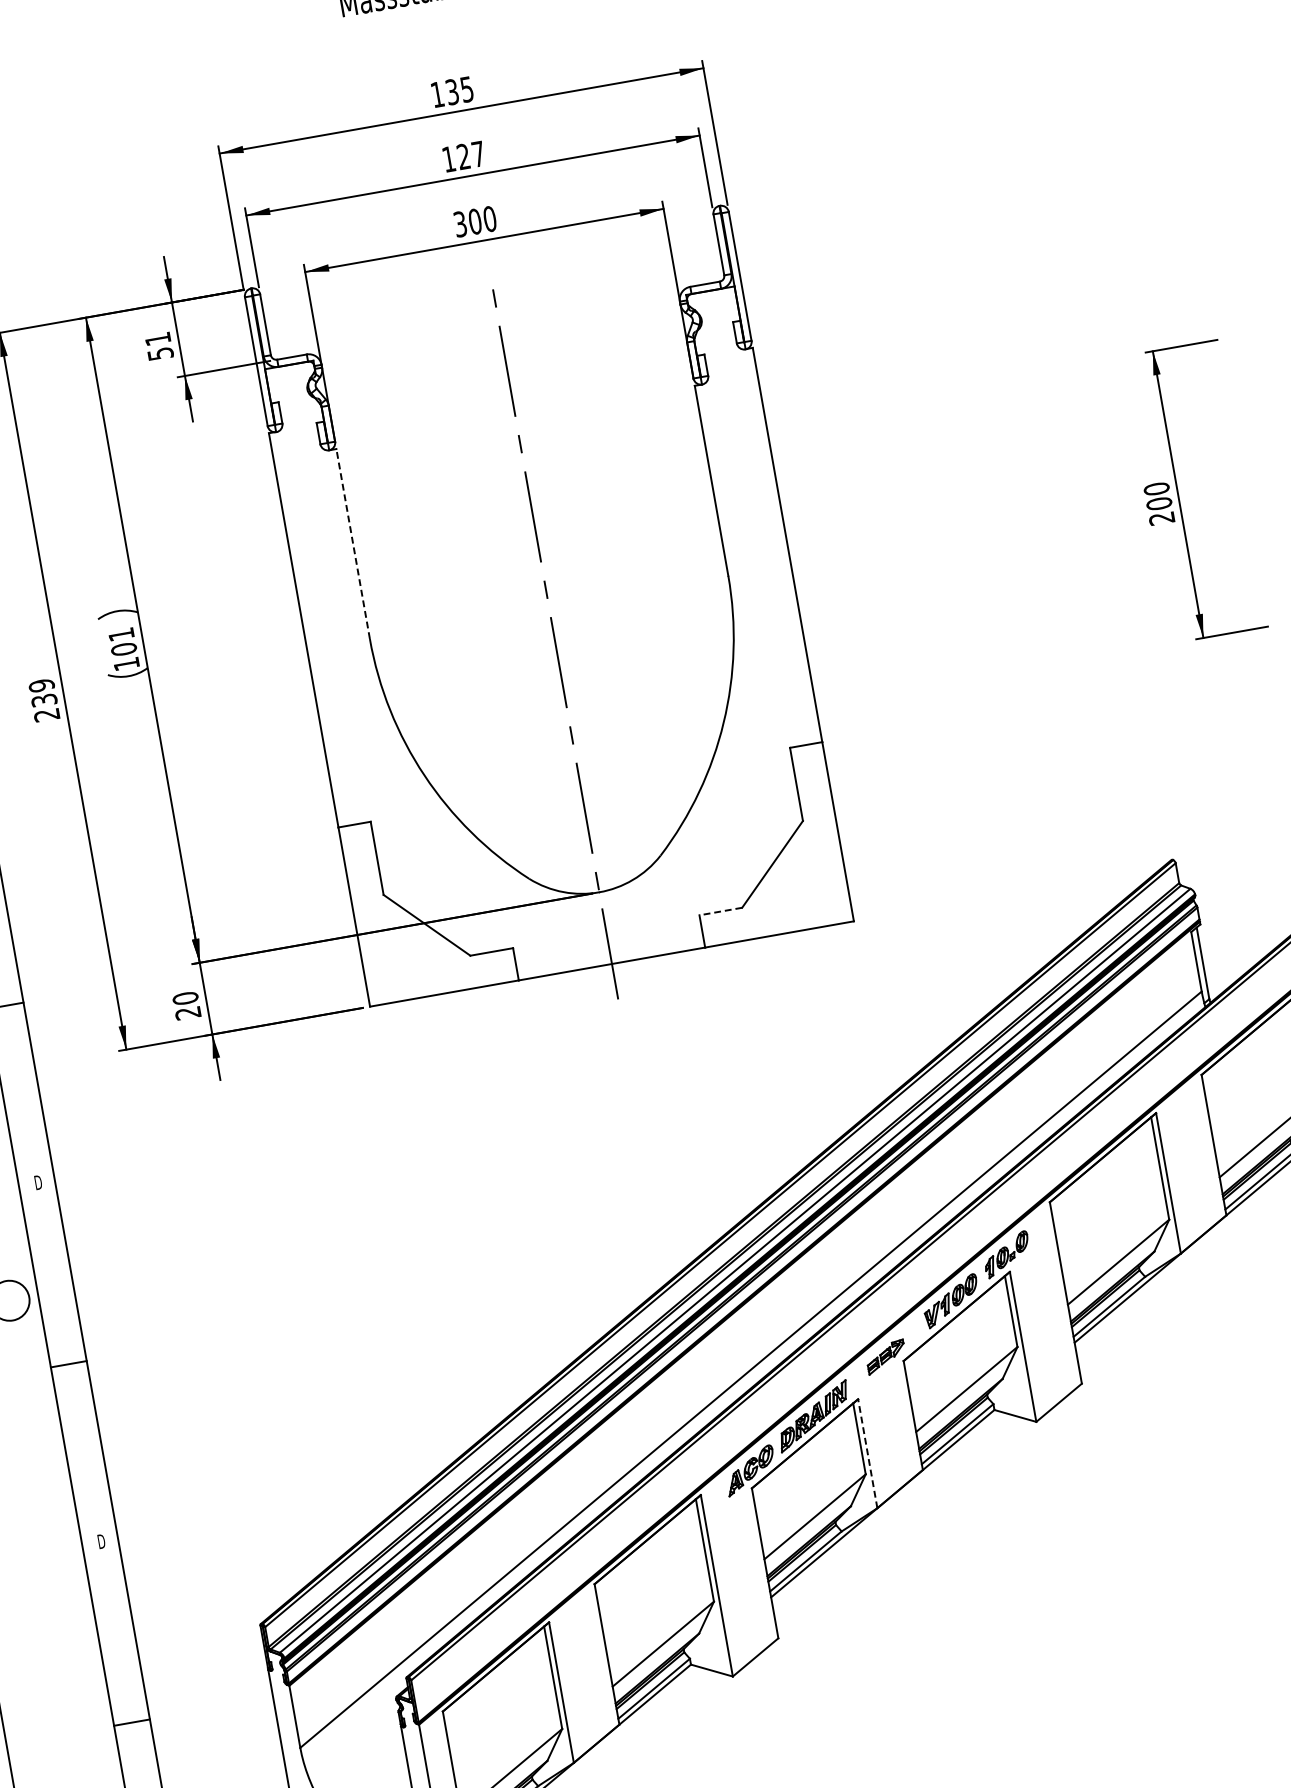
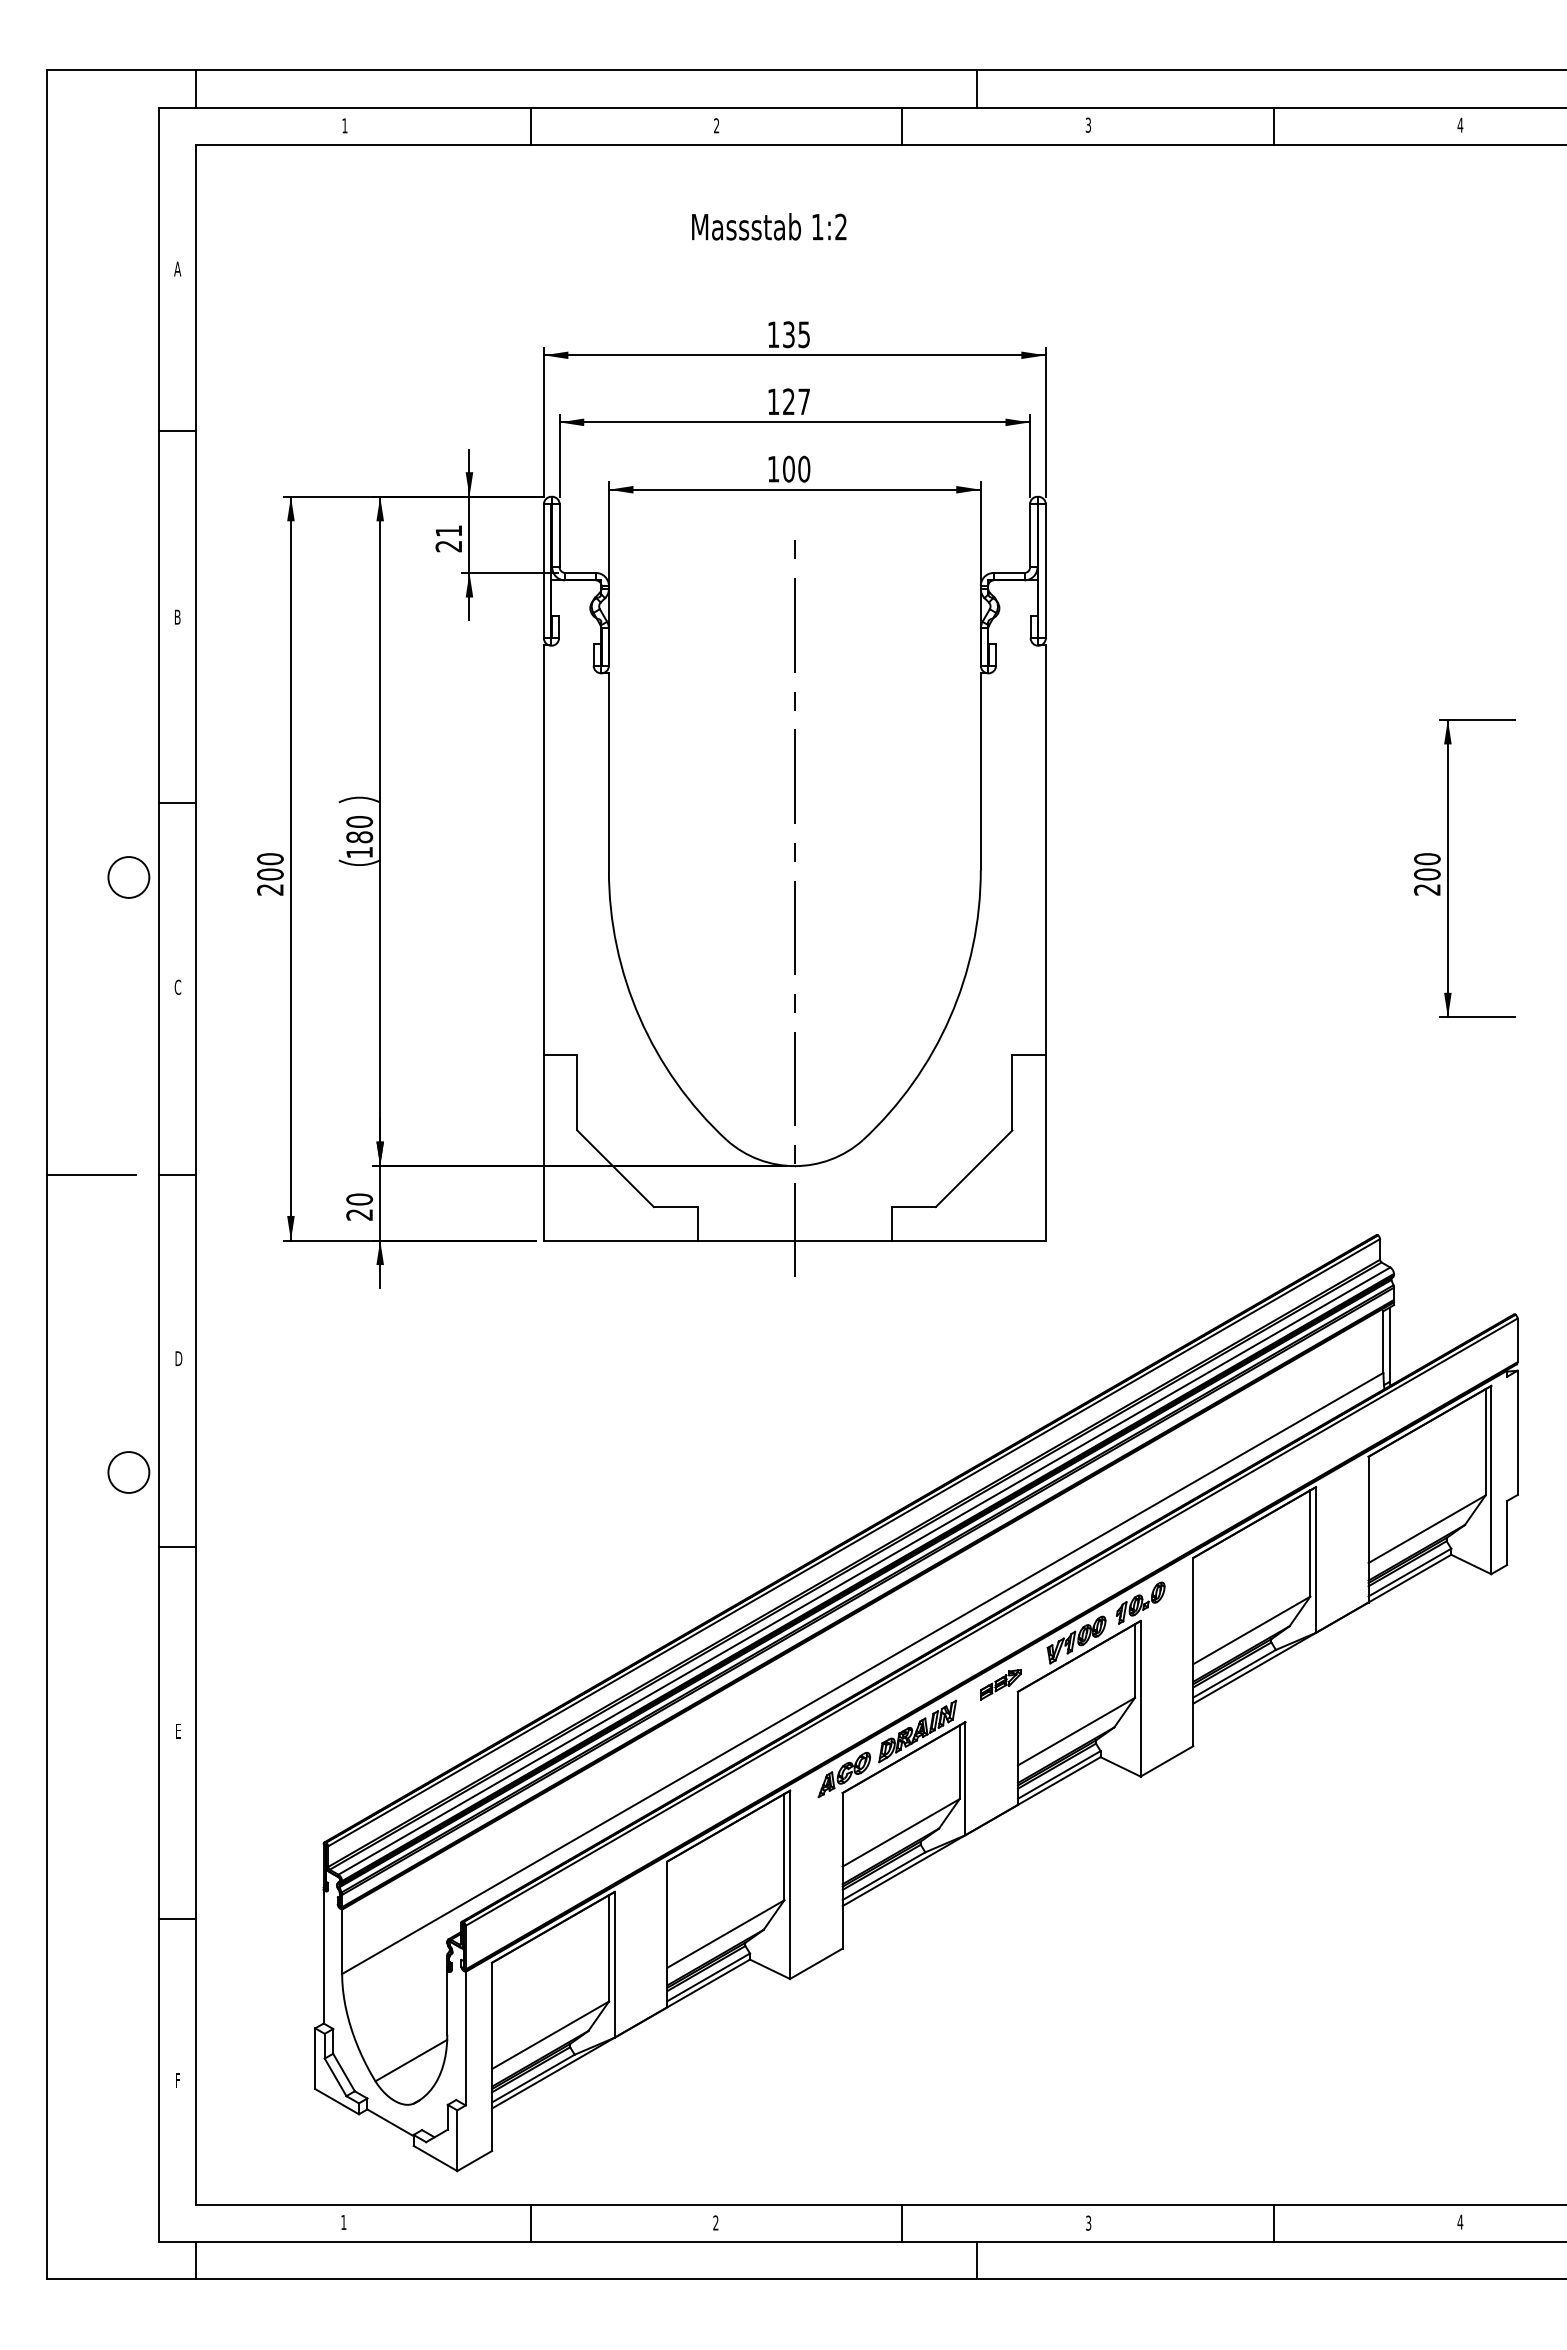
text: (460, 223) -> (773, 468), 300 -> 100
text: (160, 354) -> (448, 546), 51 -> 21
line: (352, 543) -> (608, 771), dashed -> solid
text: (122, 641) -> (359, 829), 101 -> 180
text: (43, 692) -> (270, 866), 239 -> 200
line: (720, 912) -> (913, 1207), dashed -> solid
line: (867, 1453) -> (965, 1778), dashed -> solid
text: (101, 1540) -> (178, 1730), D -> E

